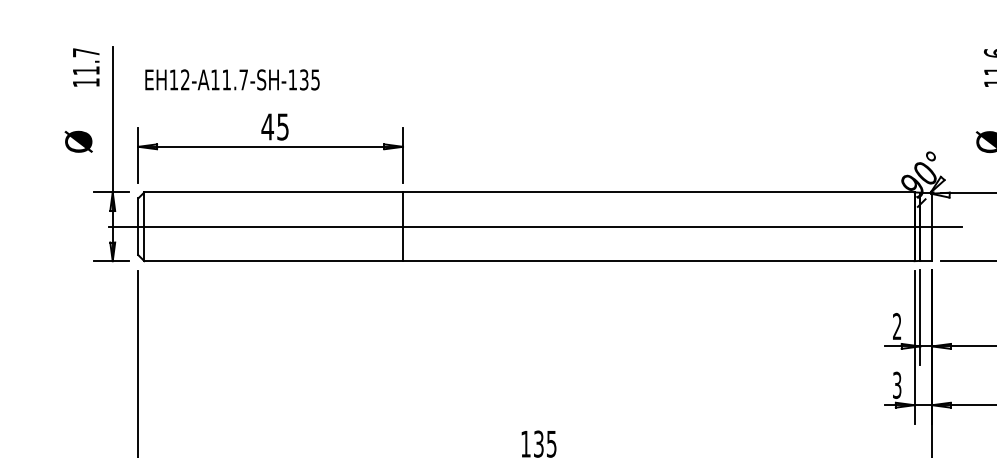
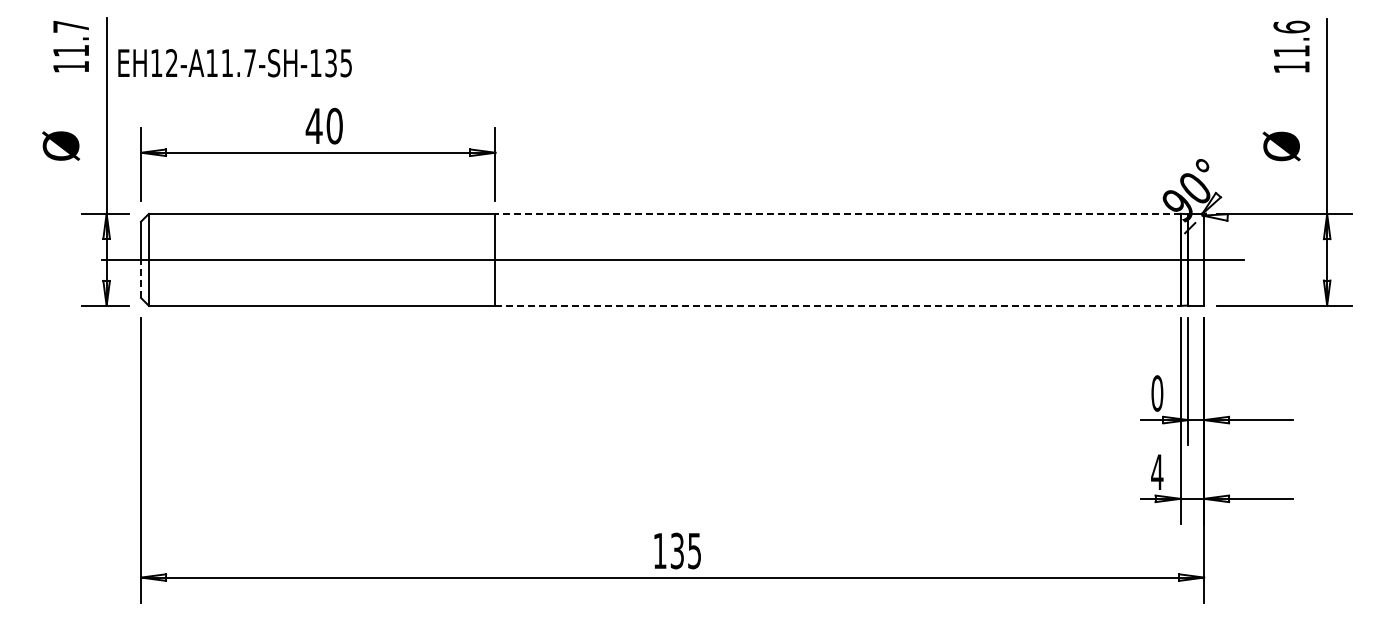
text: (232, 80) -> (234, 63), moved
text: (282, 126) -> (334, 125), 45 -> 40
line: (658, 192) -> (837, 213), solid -> dashed
line: (138, 240) -> (141, 278), solid -> dashed
line: (658, 260) -> (837, 305), solid -> dashed
text: (897, 326) -> (1157, 393), 2 -> 0
text: (897, 385) -> (1157, 472), 3 -> 4

